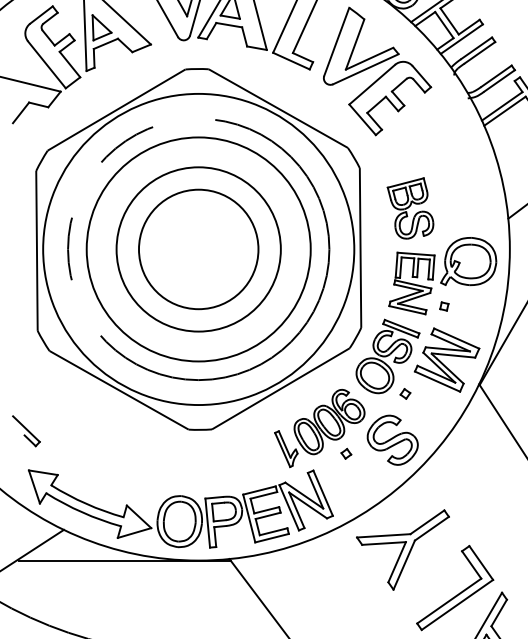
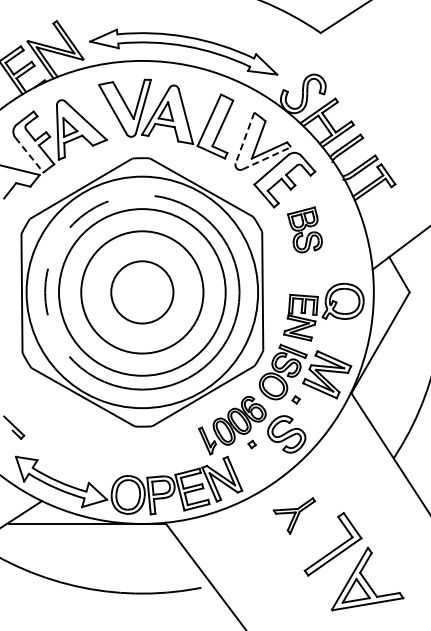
line: (336, 42) -> (244, 138), solid -> dashed
line: (47, 65) -> (29, 155), solid -> dashed
line: (365, 69) -> (266, 158), solid -> dashed
part: (409, 207) -> (304, 229), moved
circle: (197, 248) -> (141, 291), size x0.7
part: (444, 305) -> (325, 334), removed
part: (403, 549) -> (294, 515), size x0.6

